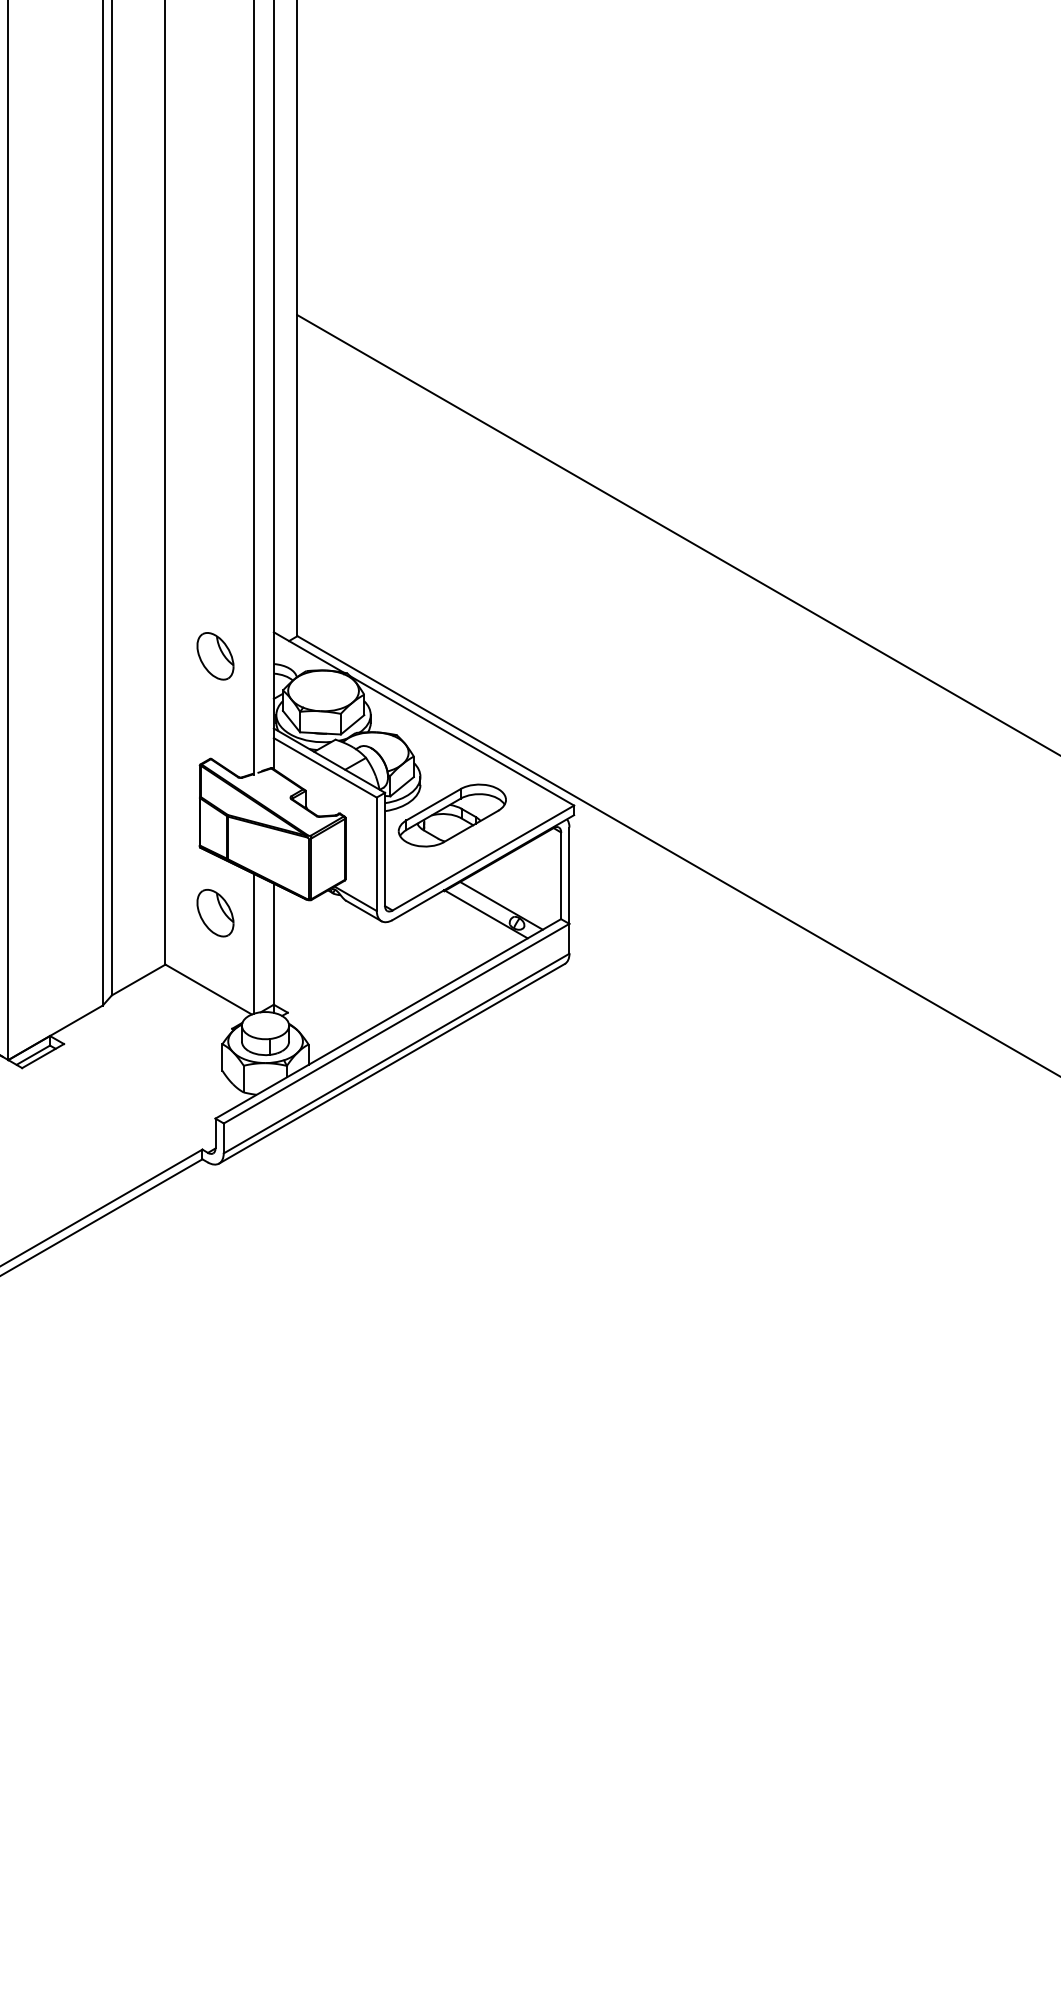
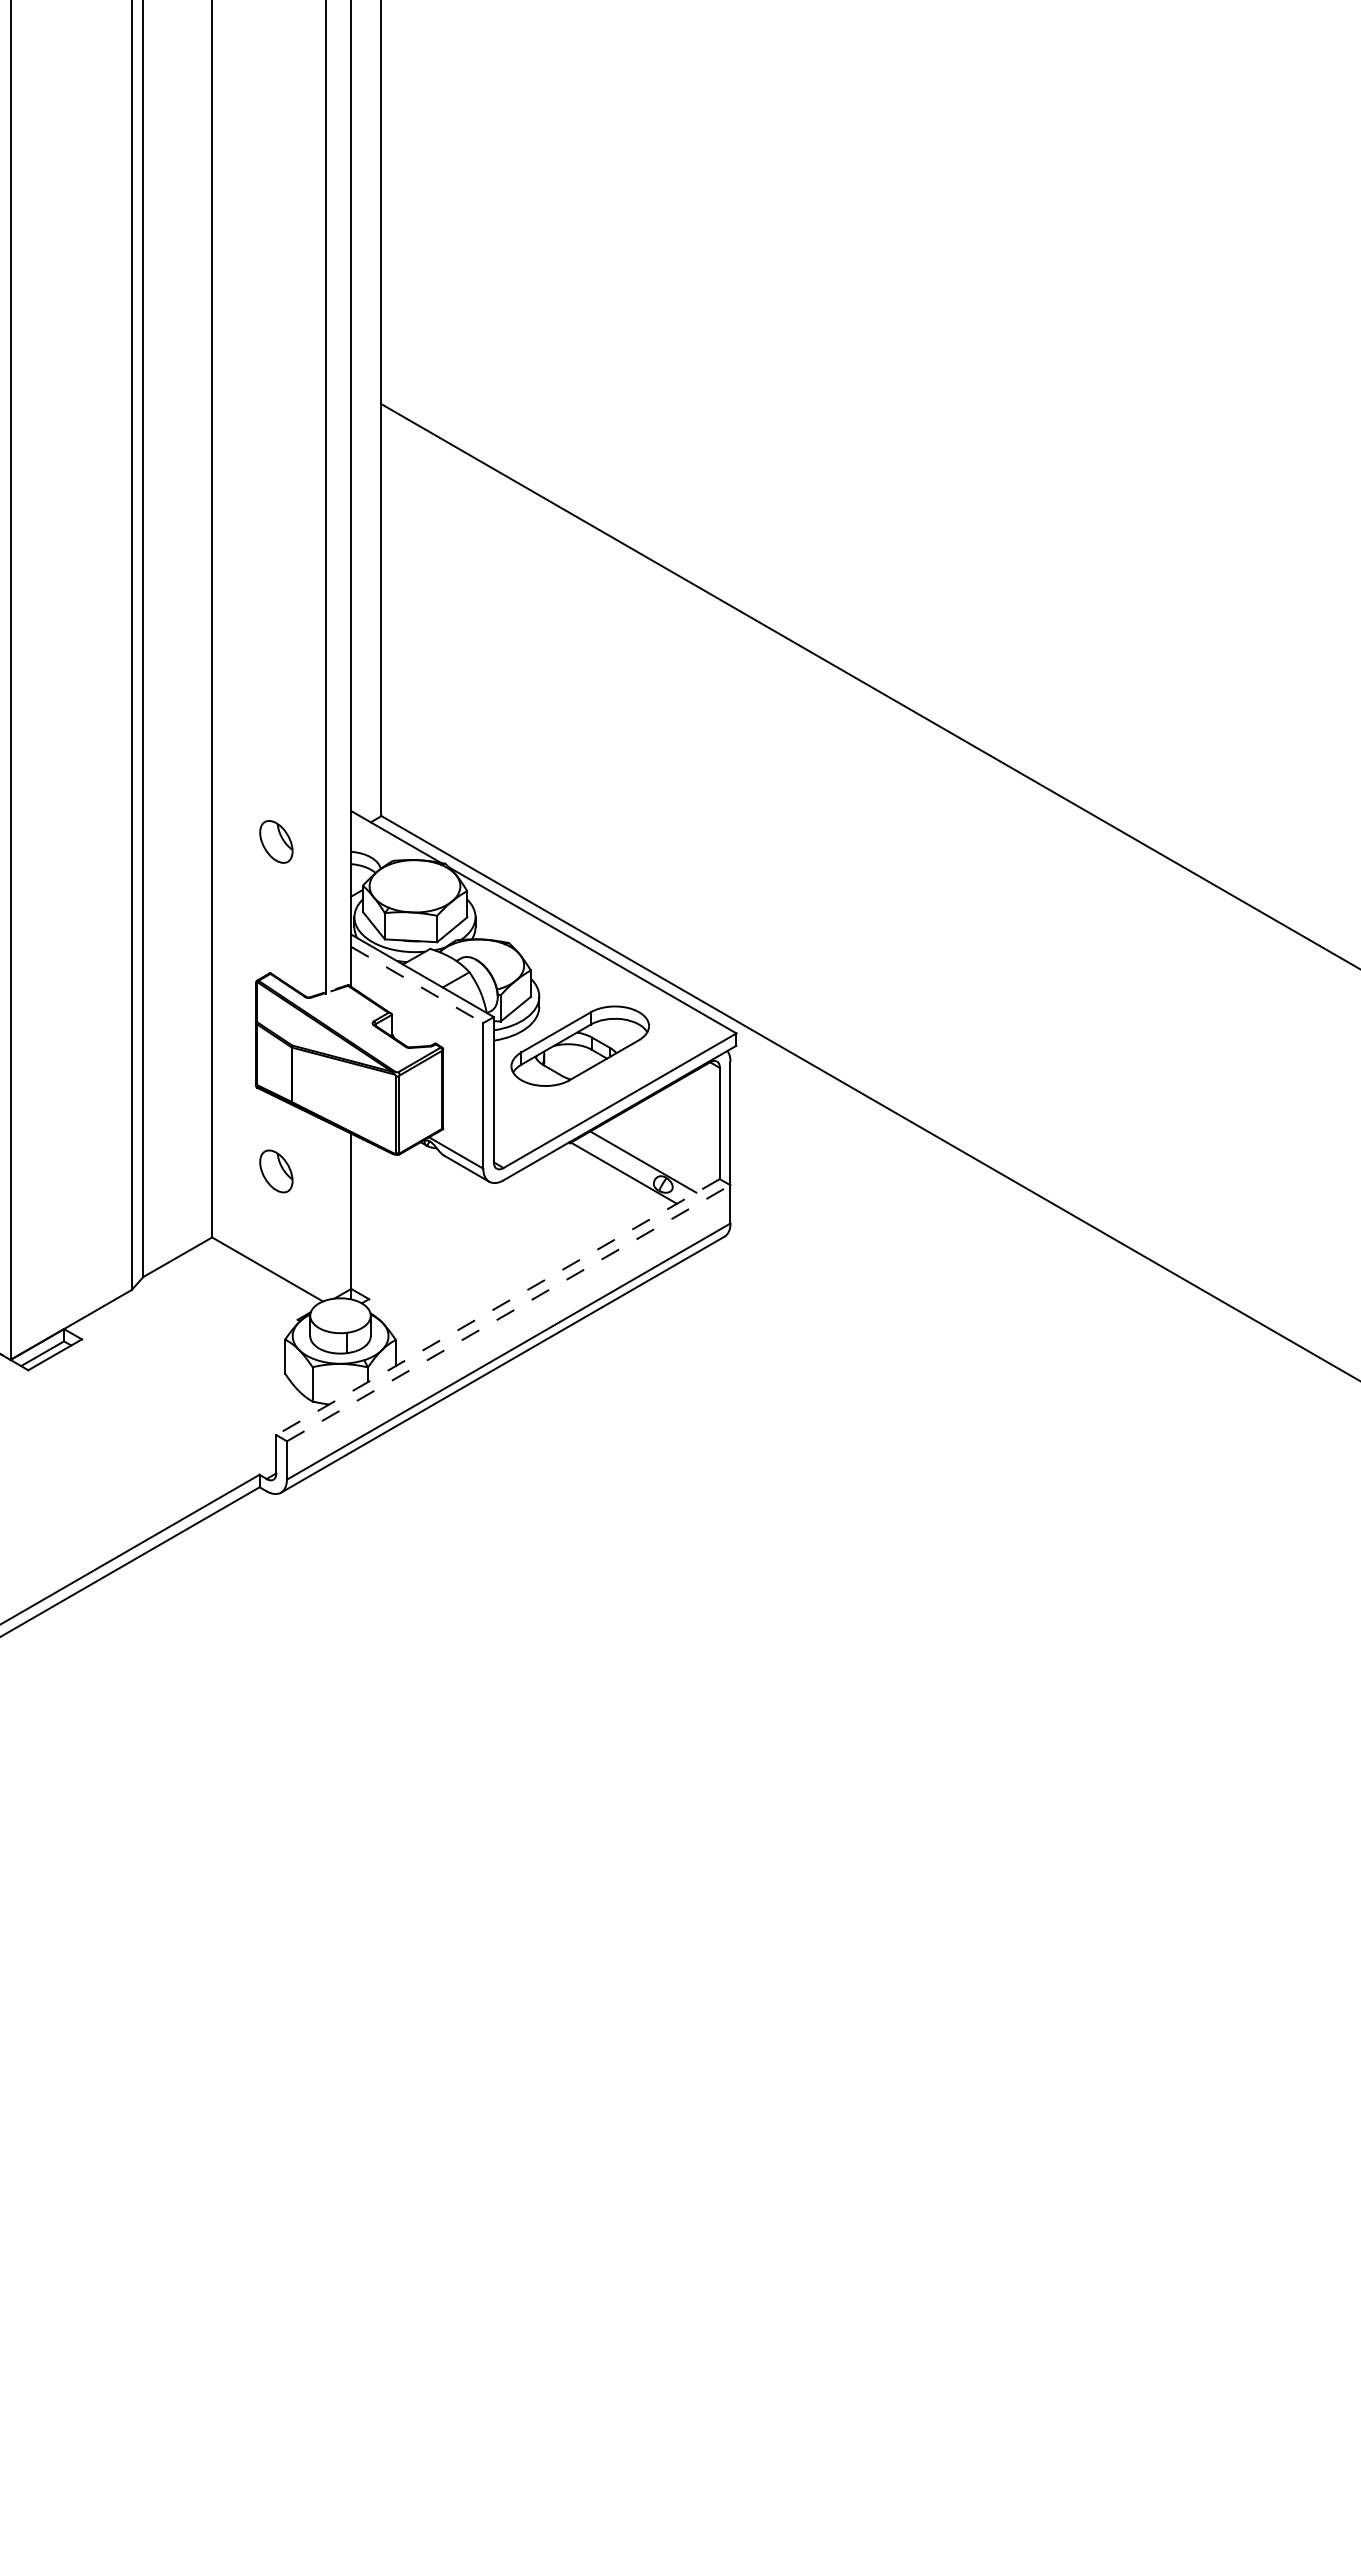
part: (215, 655) -> (276, 841), size x0.7
line: (325, 768) -> (417, 985), solid -> dashed
part: (215, 913) -> (276, 1171), size x0.7
line: (254, 943) -> (326, 1210), removed
line: (388, 1019) -> (498, 1307), solid -> dashed
line: (397, 1023) -> (509, 1313), solid -> dashed

